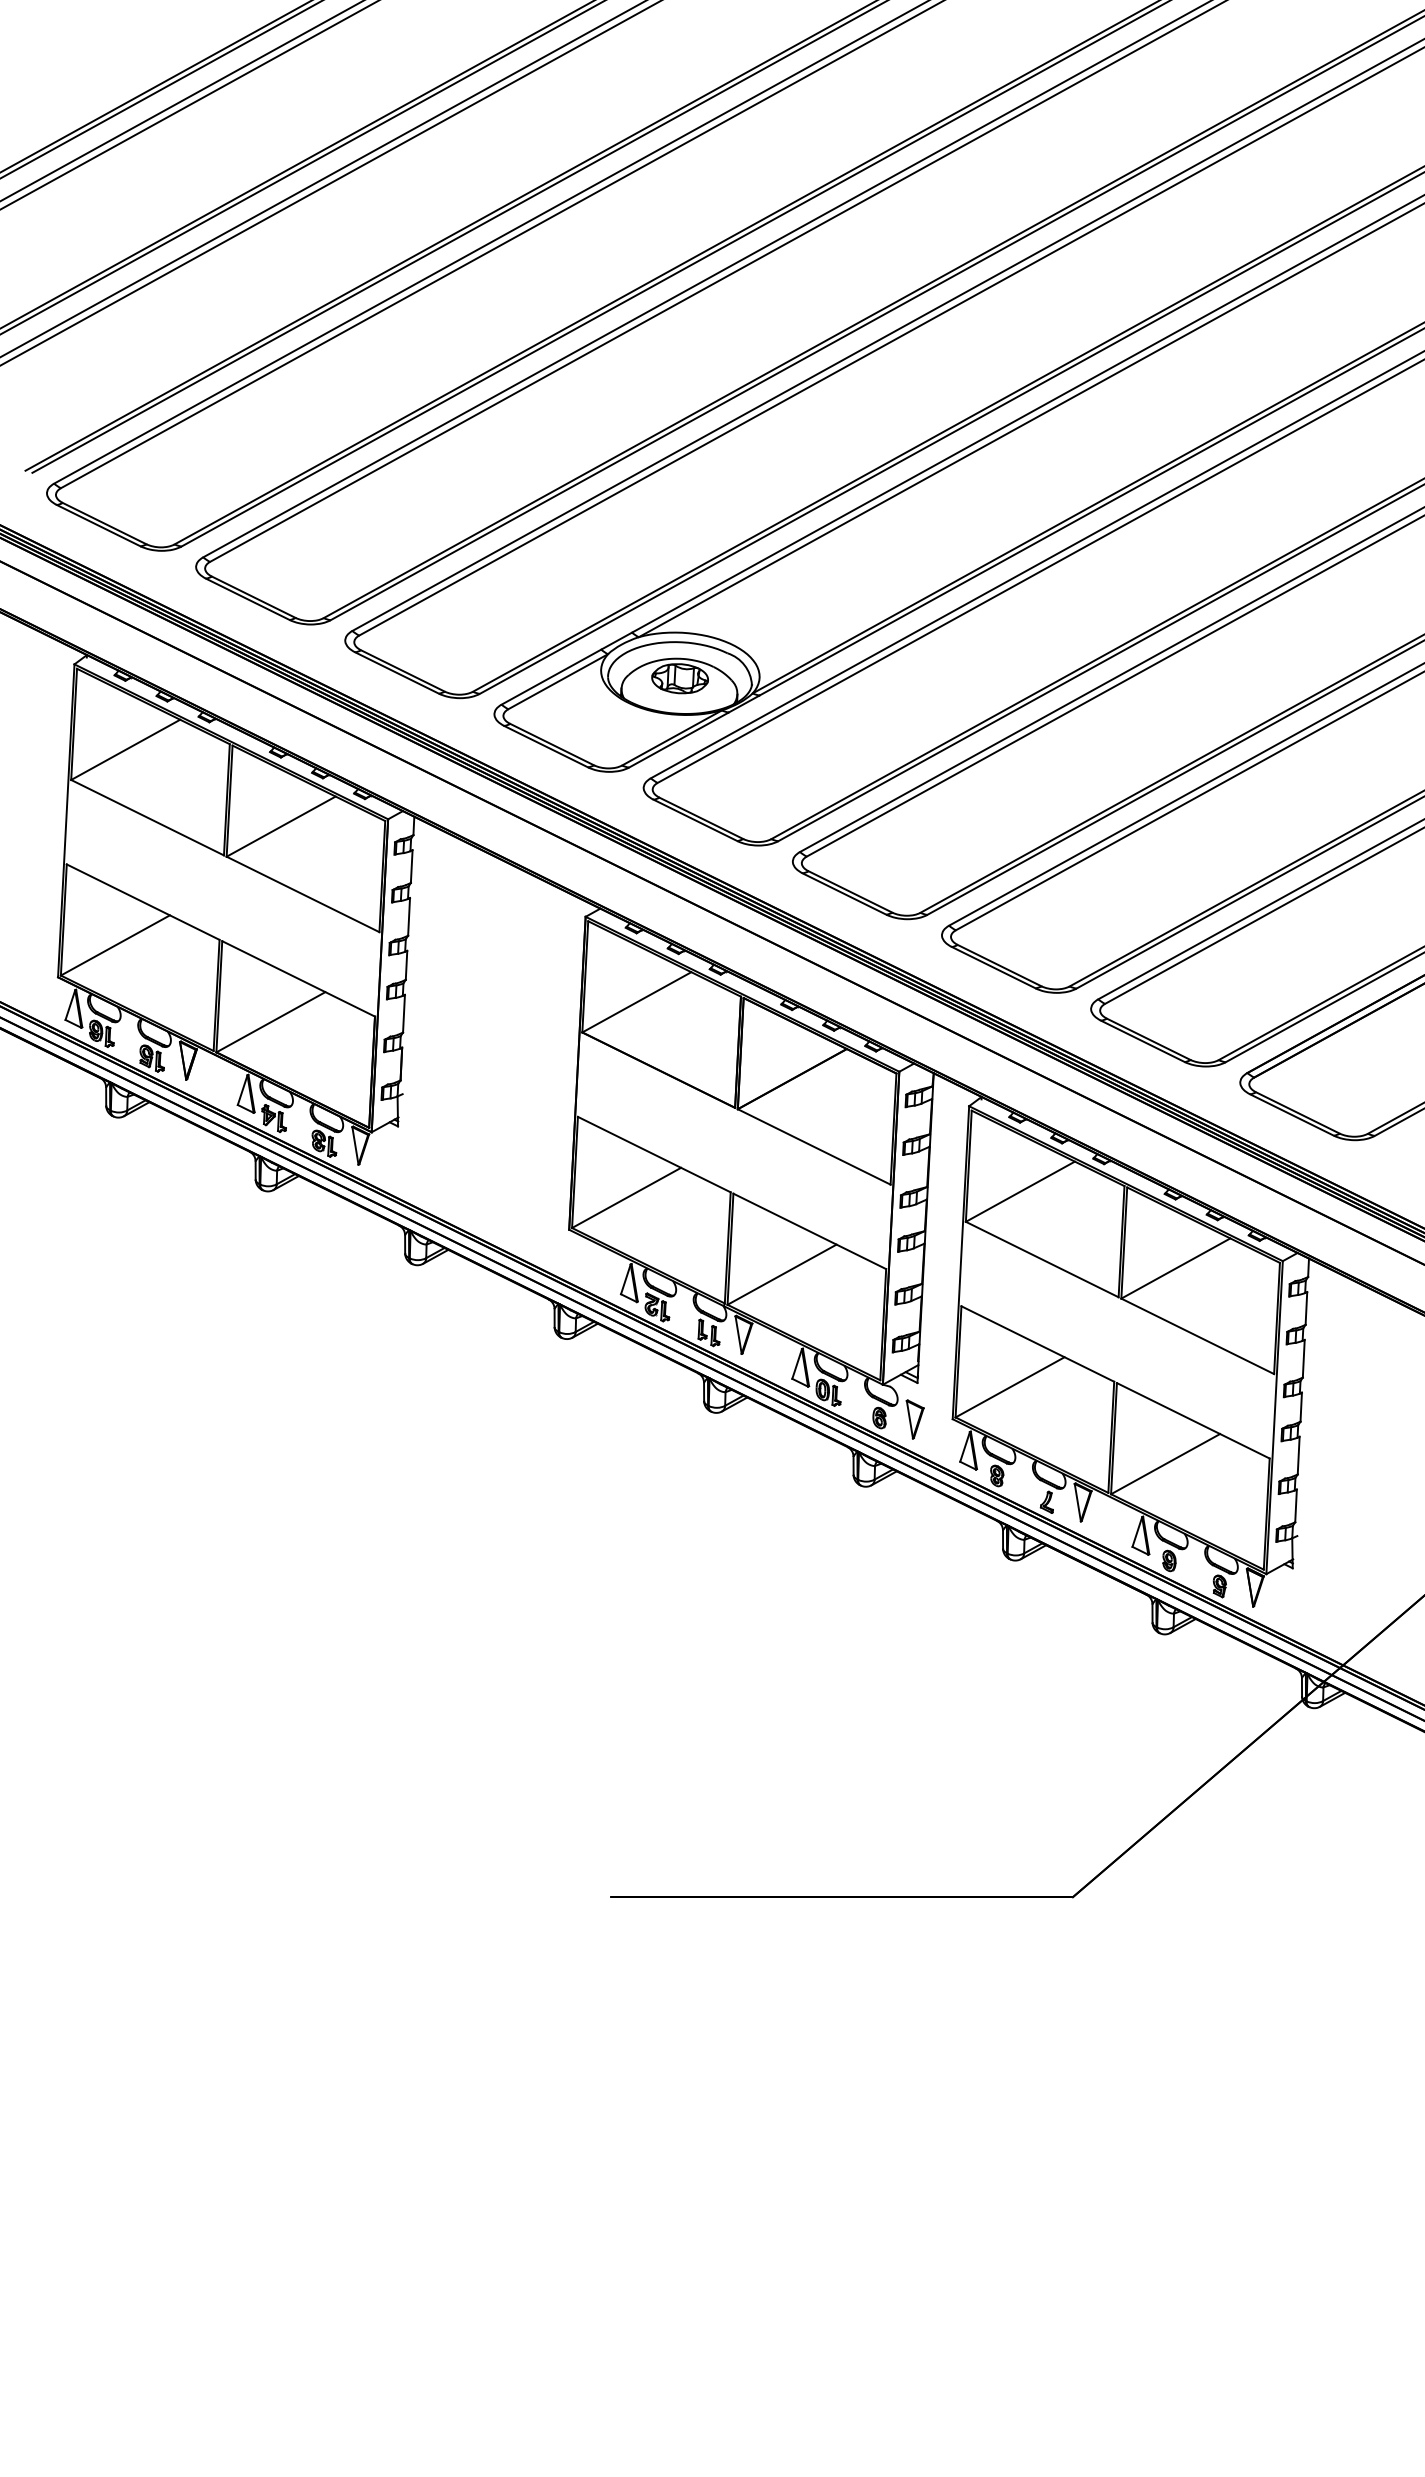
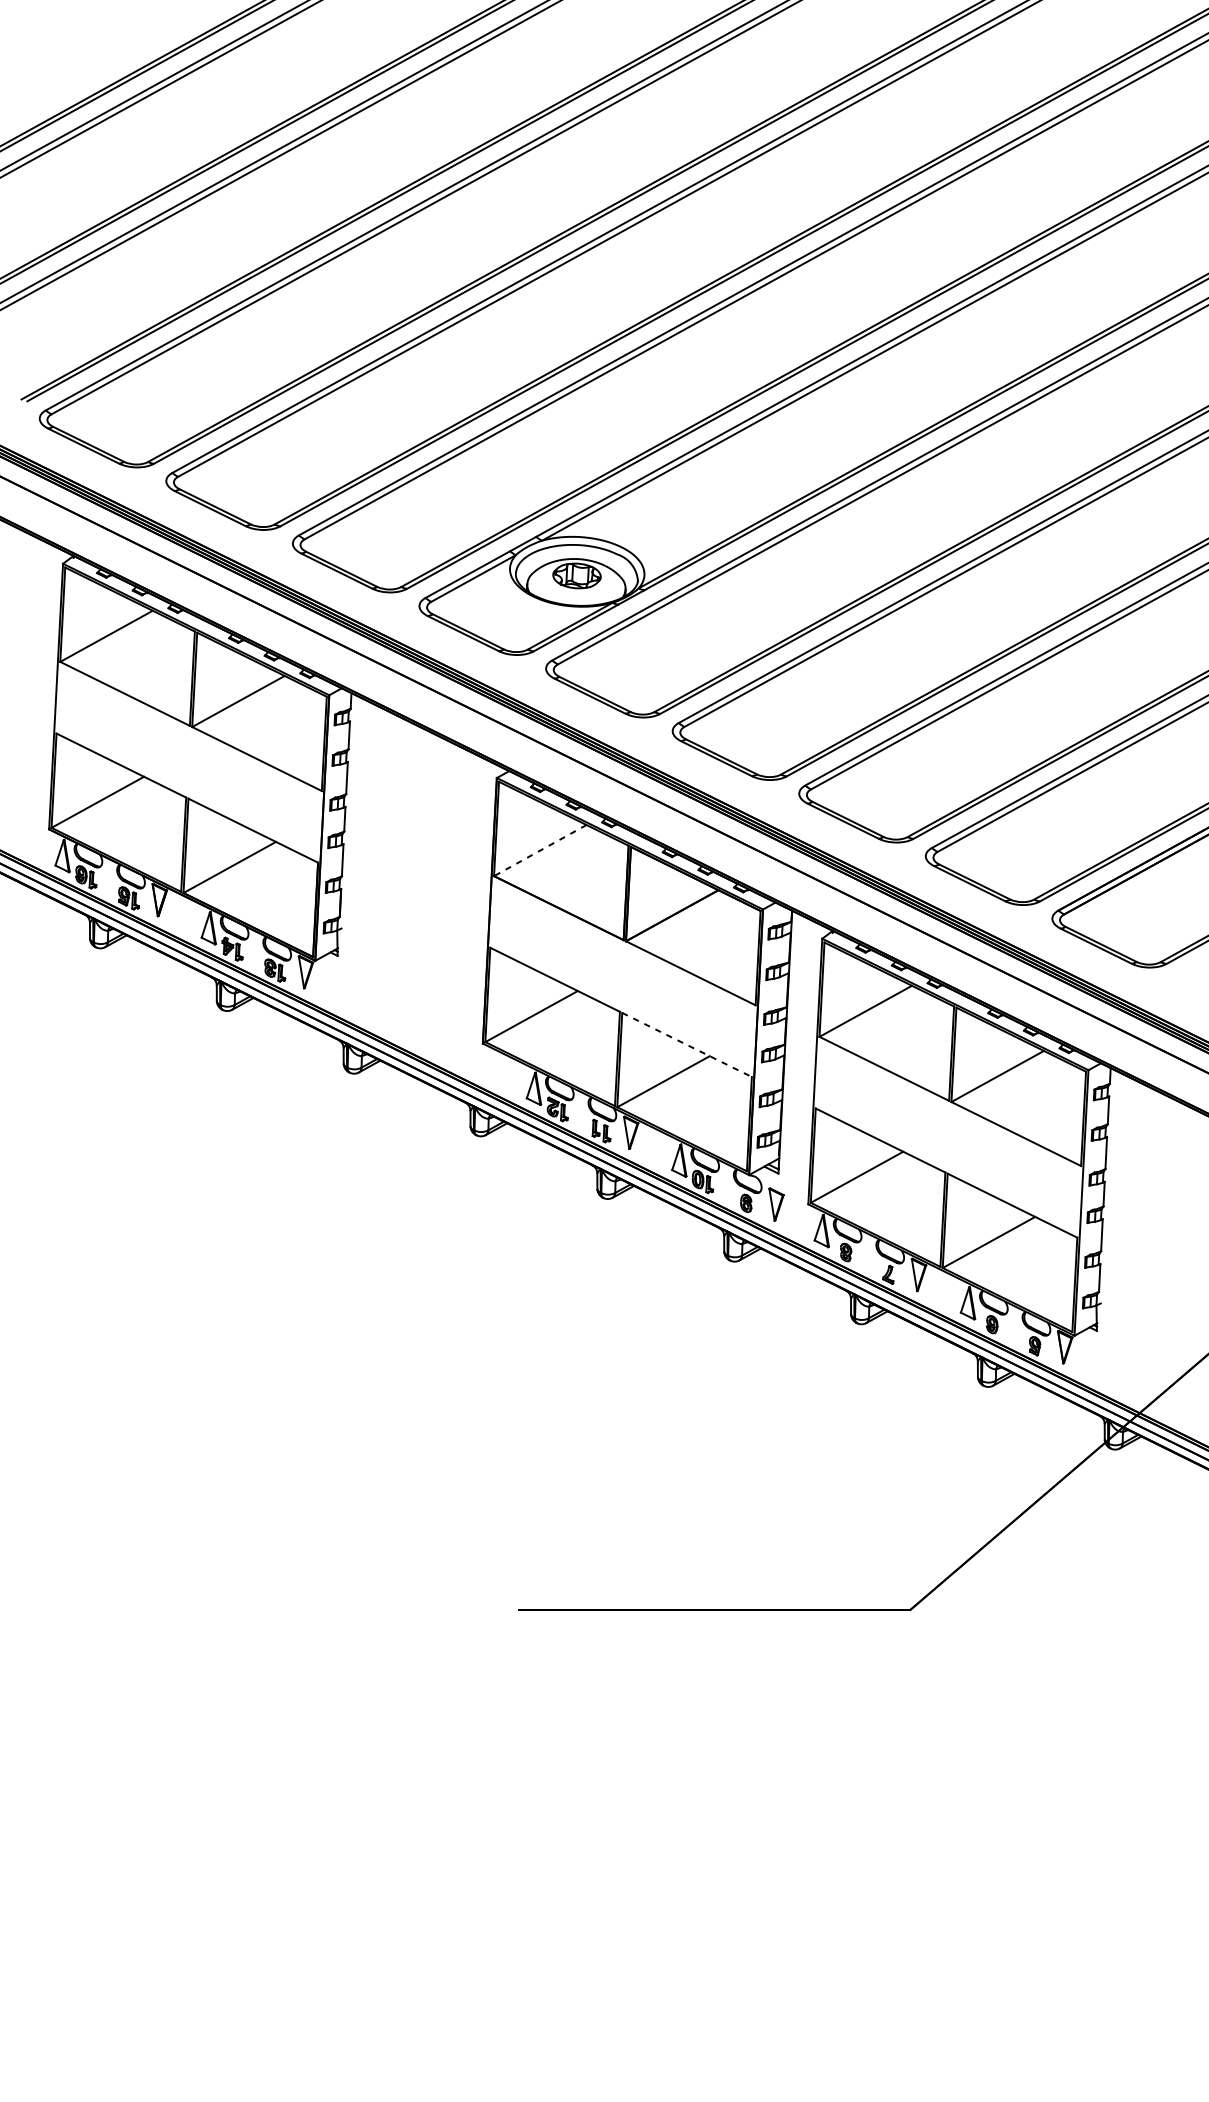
line: (636, 1002) -> (540, 850), solid -> dashed
line: (810, 1231) -> (687, 1045), solid -> dashed

